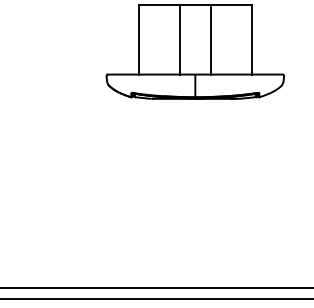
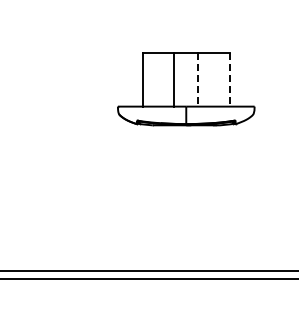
line: (211, 39) -> (198, 79), solid -> dashed
line: (251, 39) -> (229, 79), solid -> dashed

